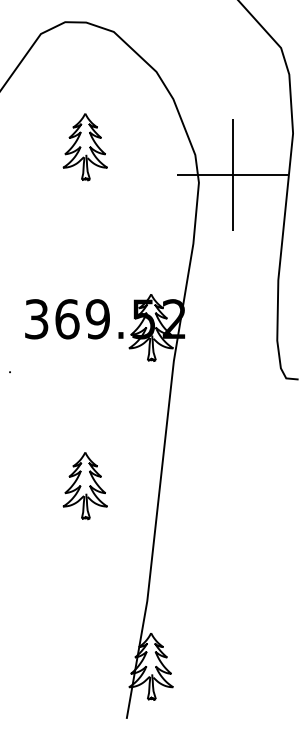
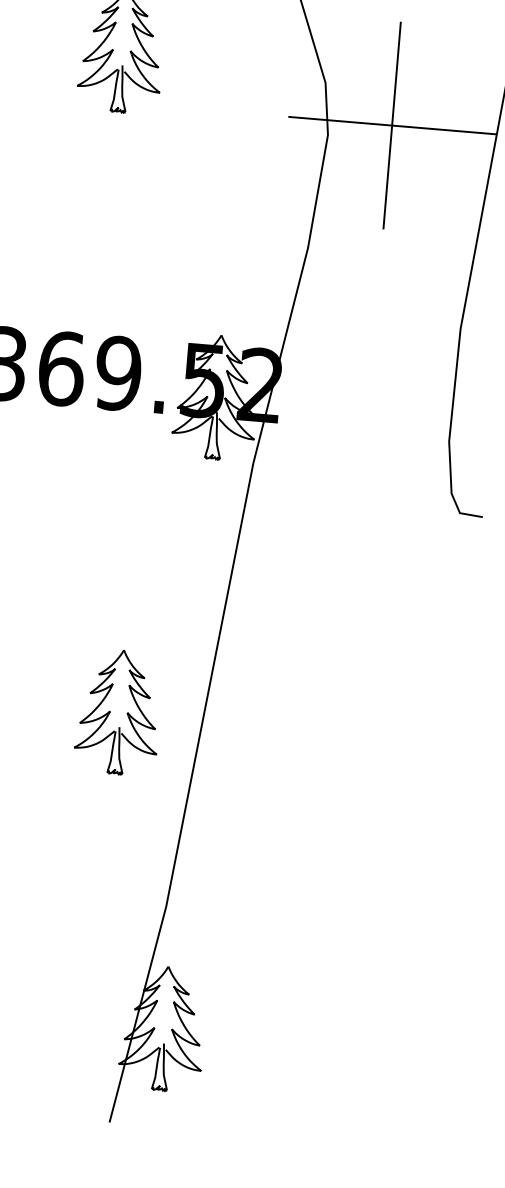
part: (84, 486) -> (117, 713), moved

